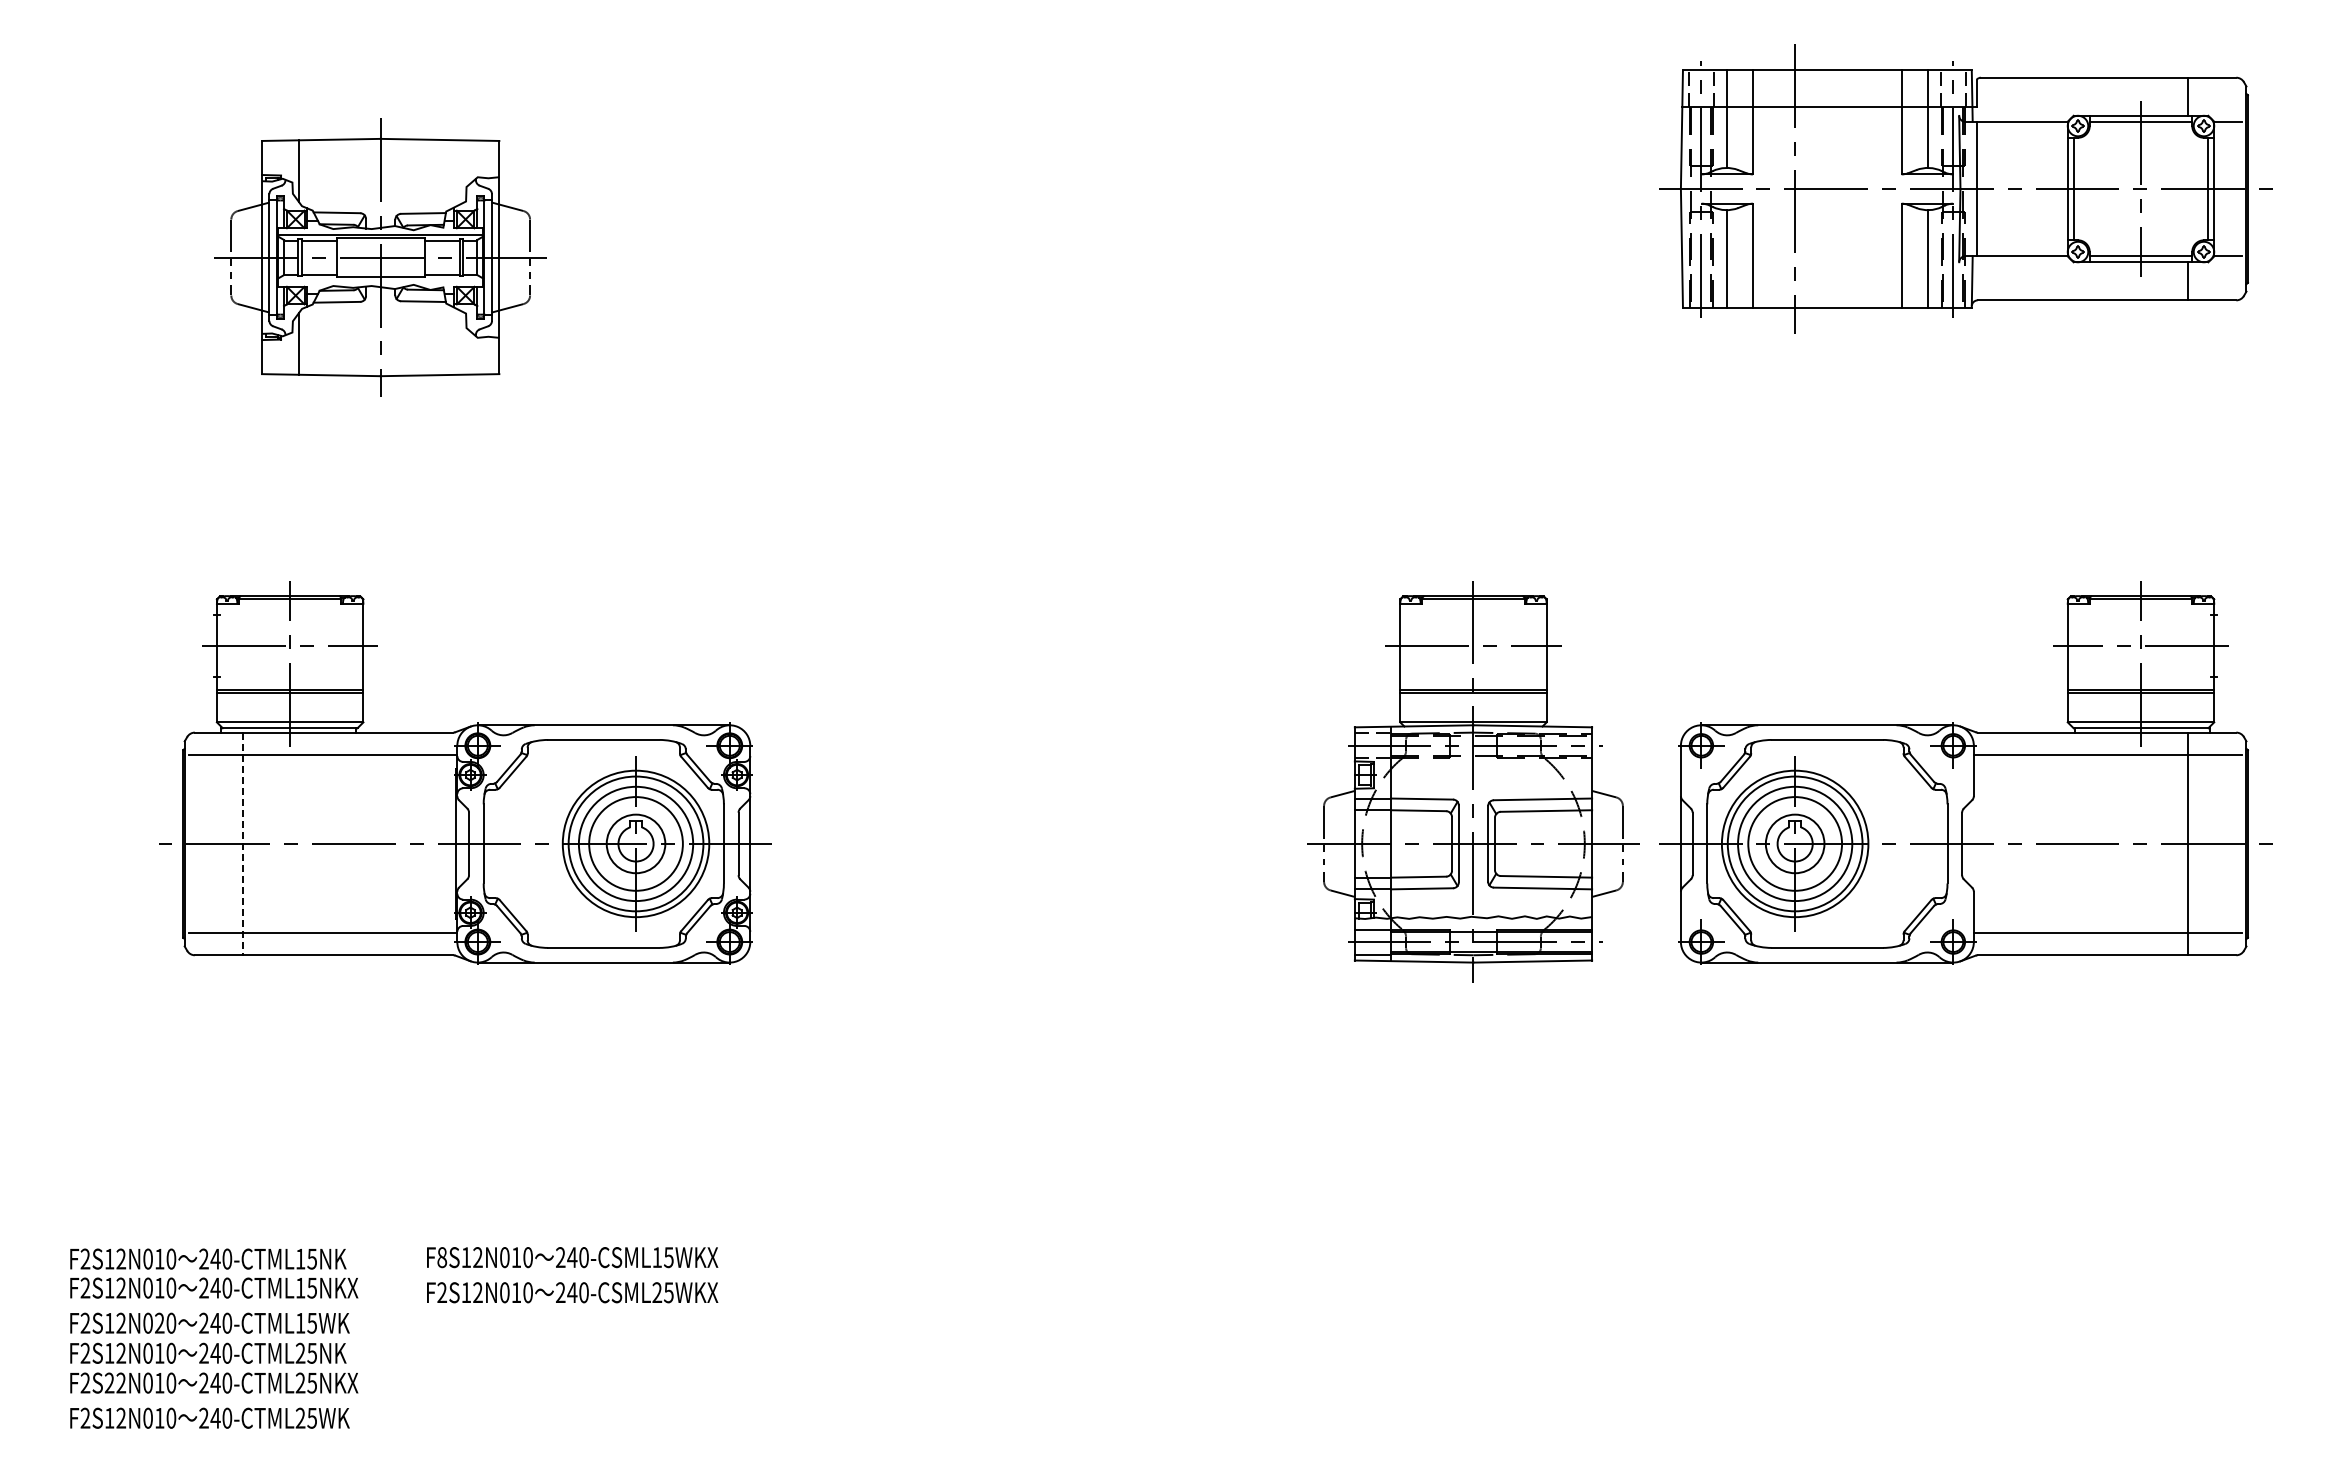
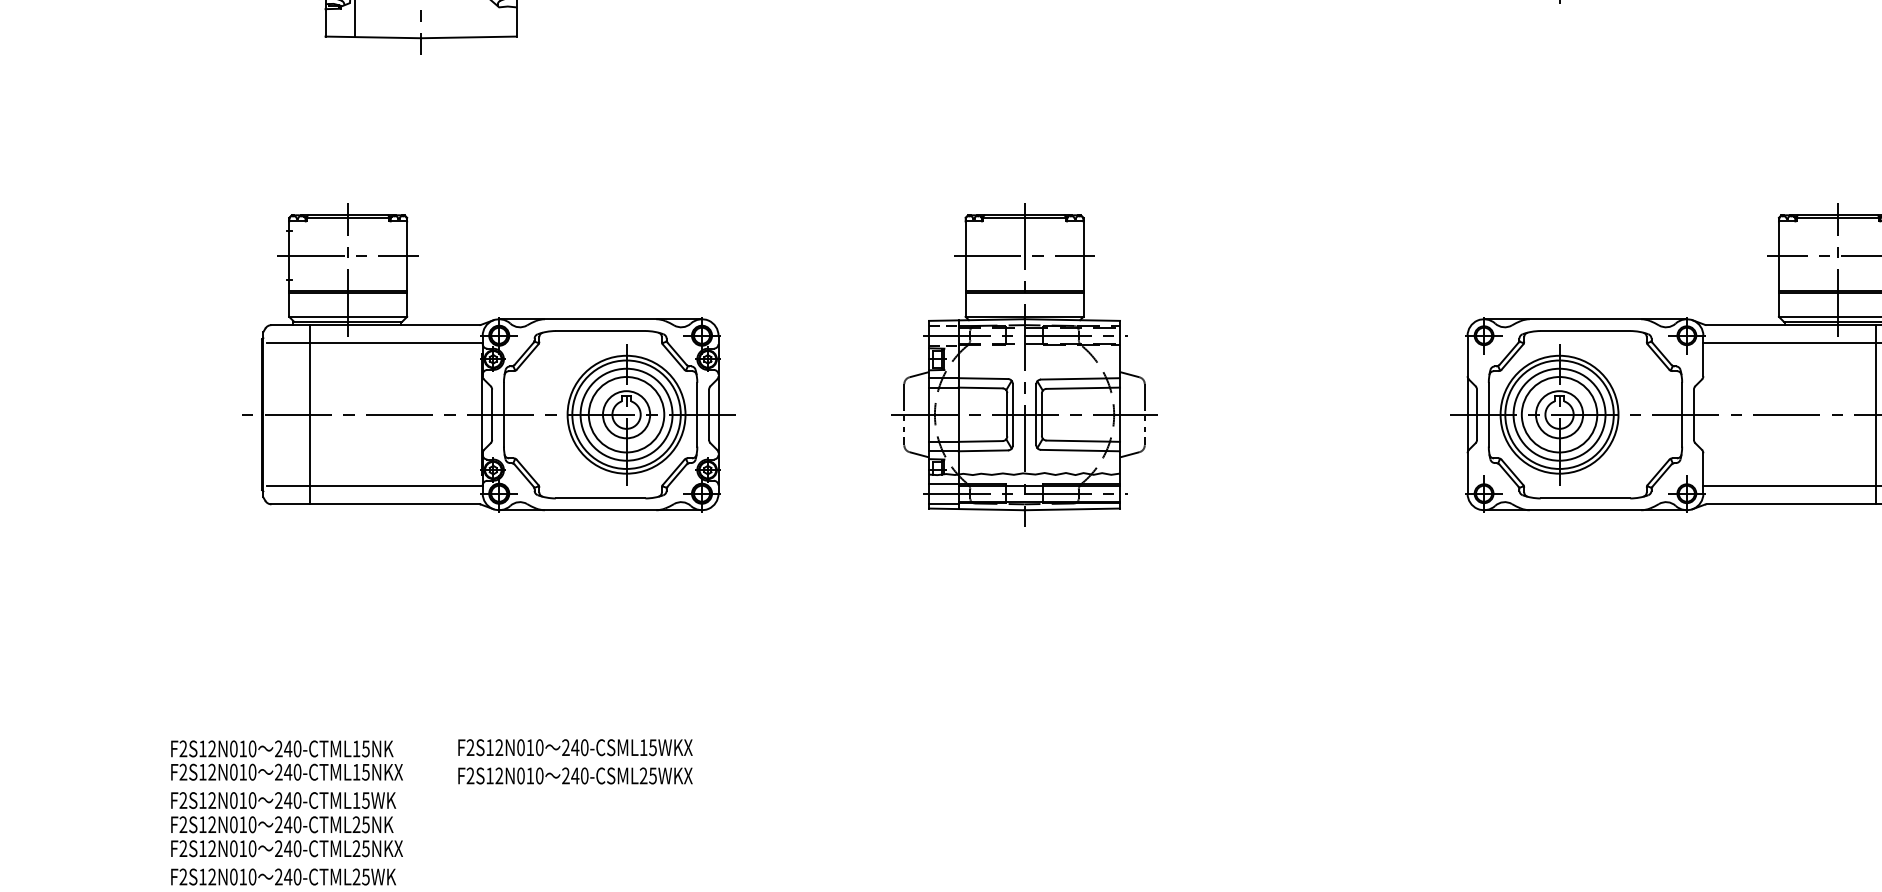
part: (1473, 781) -> (1024, 364), moved
line: (243, 844) -> (310, 415), dashed -> solid
text: (442, 1257) -> (470, 747), F8S12N010 -> F2S12N010
text: (159, 1322) -> (243, 799), F2S12N020 -> F2S12N010
text: (109, 1382) -> (202, 848), F2S22N010 -> F2S12N010

